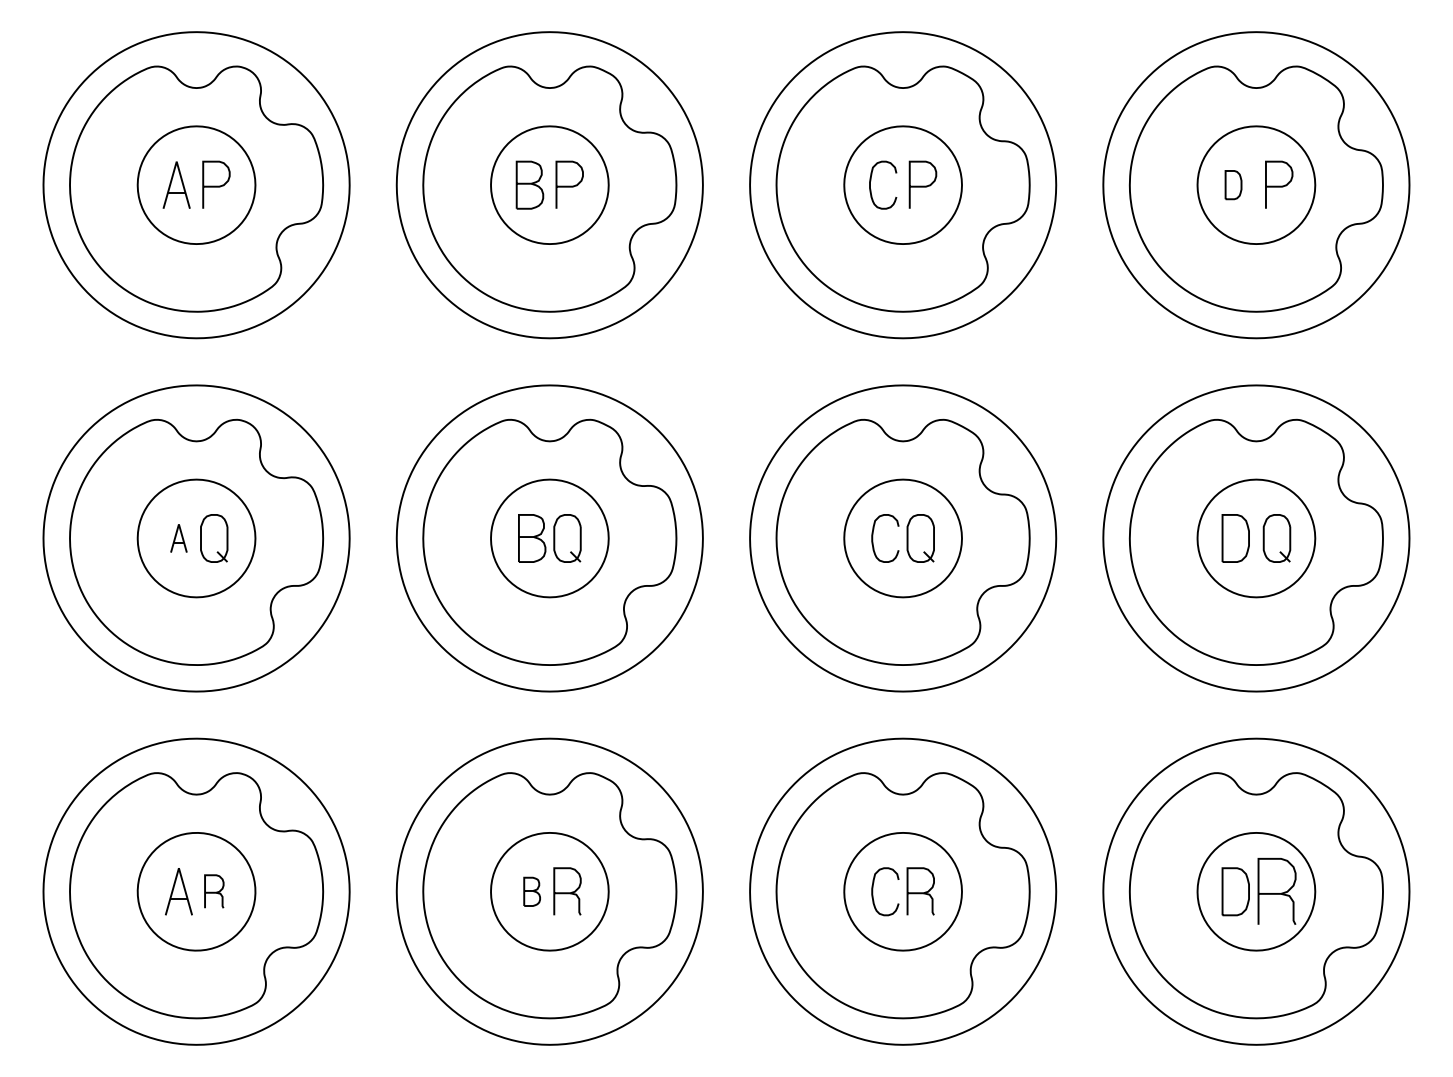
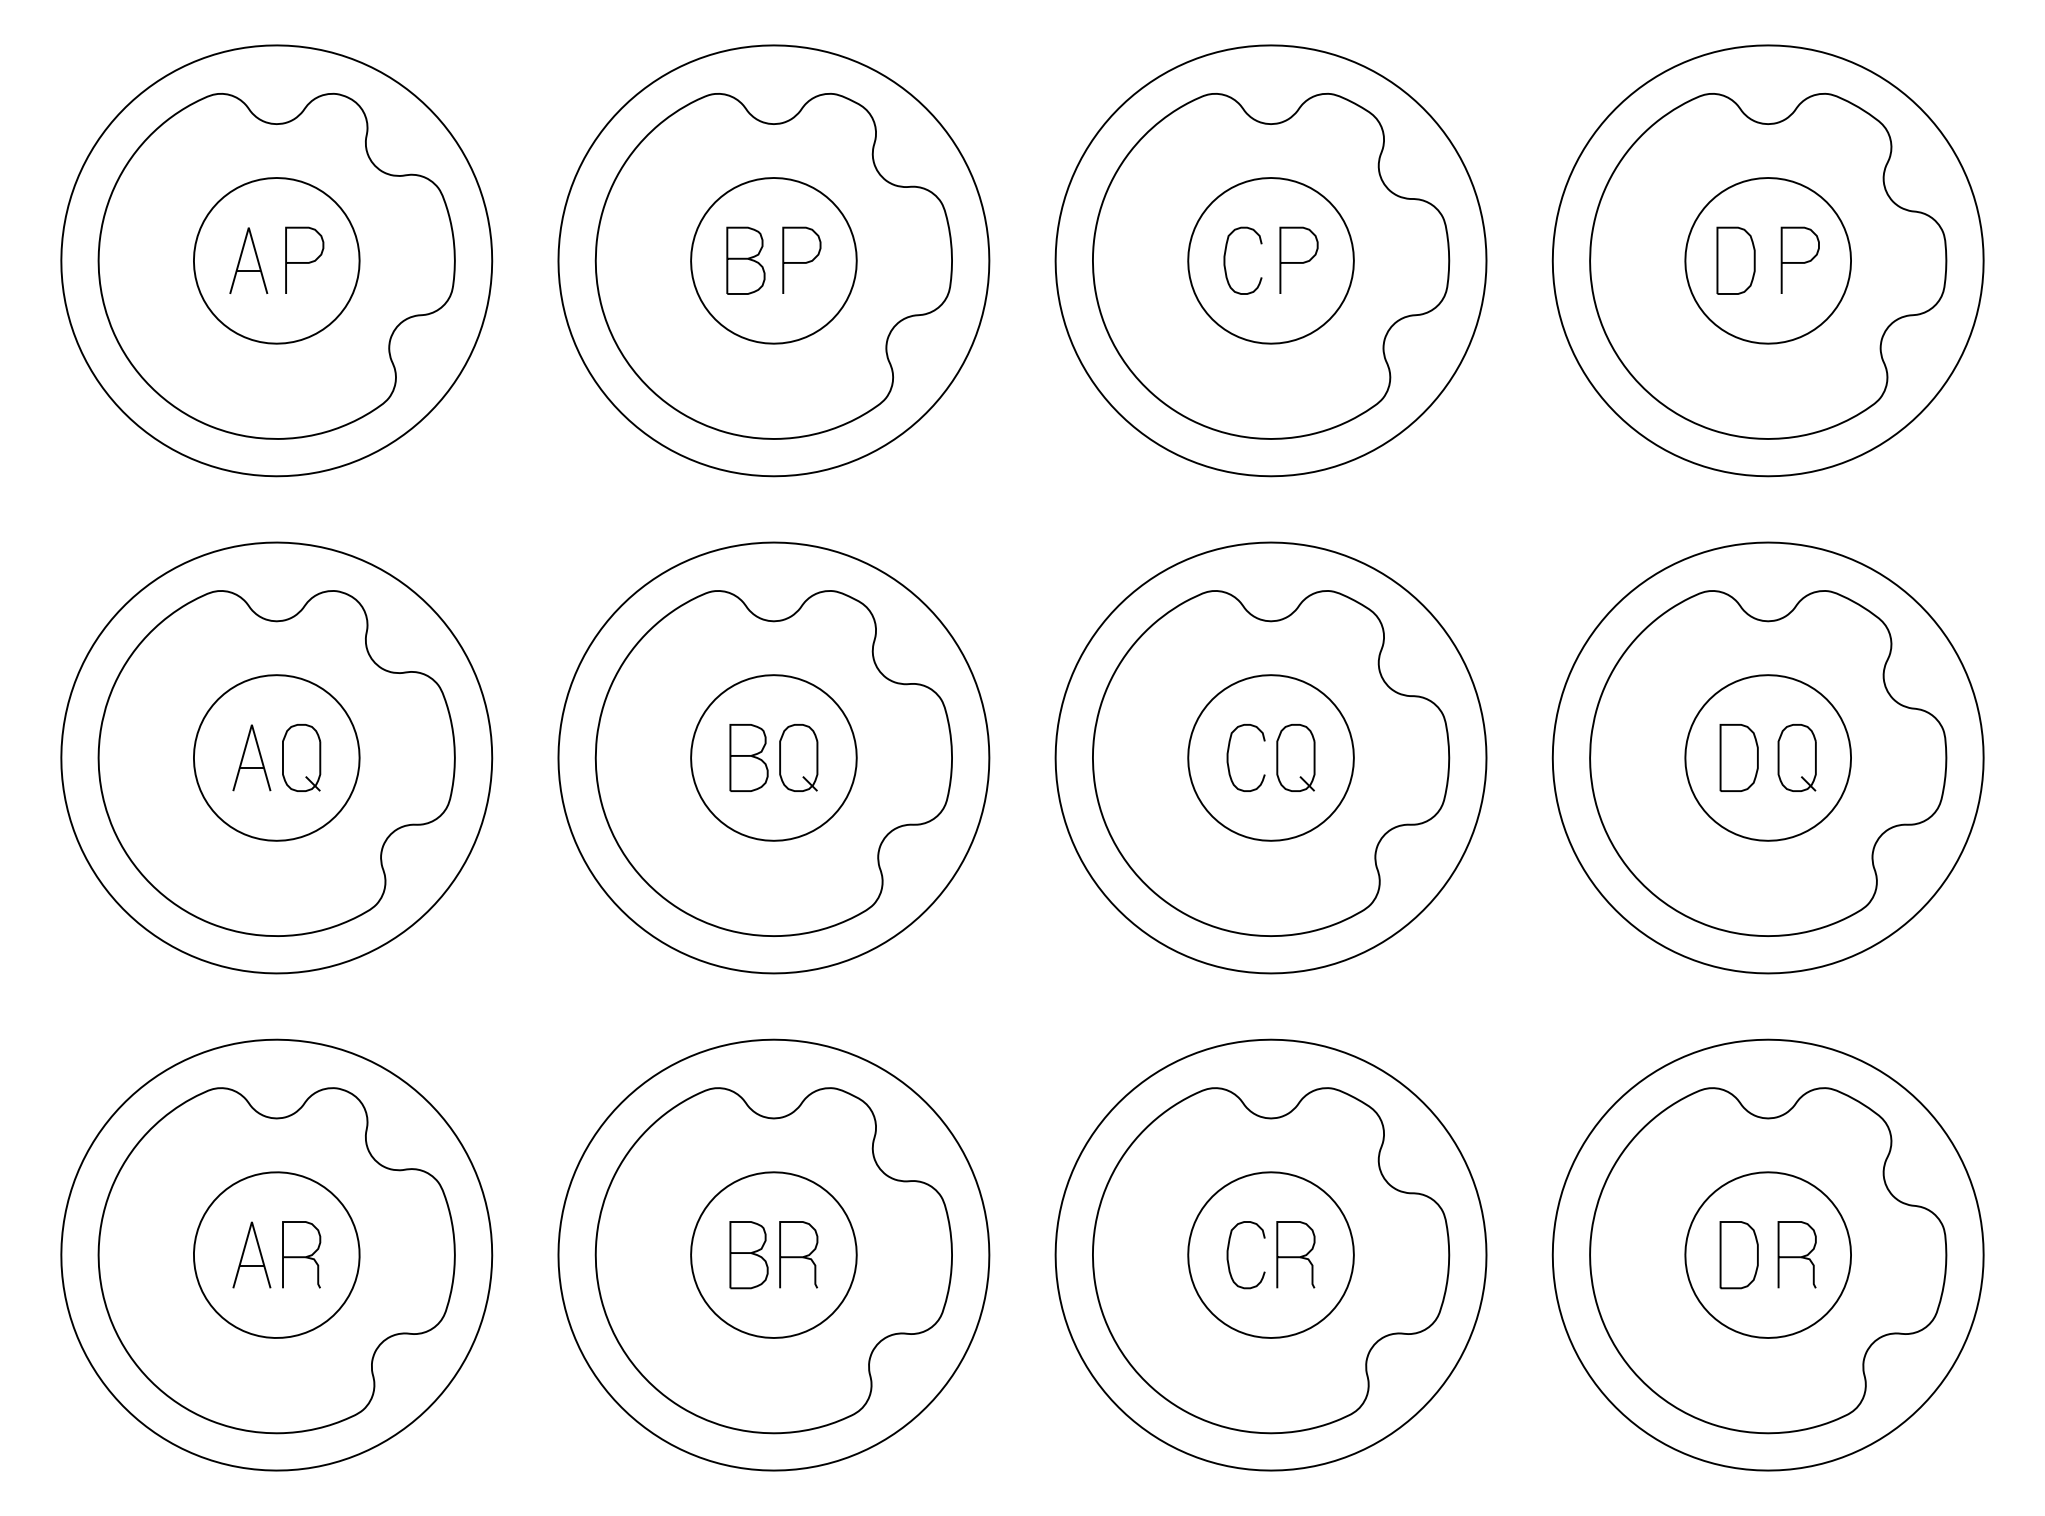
part: (1233, 184) -> (1735, 260), size x1.67
part: (178, 538) -> (251, 757), size x1.67
part: (214, 891) -> (301, 1254), size x1.43
part: (1276, 891) -> (1796, 1254), size x0.71
part: (531, 892) -> (748, 1255), size x1.67

